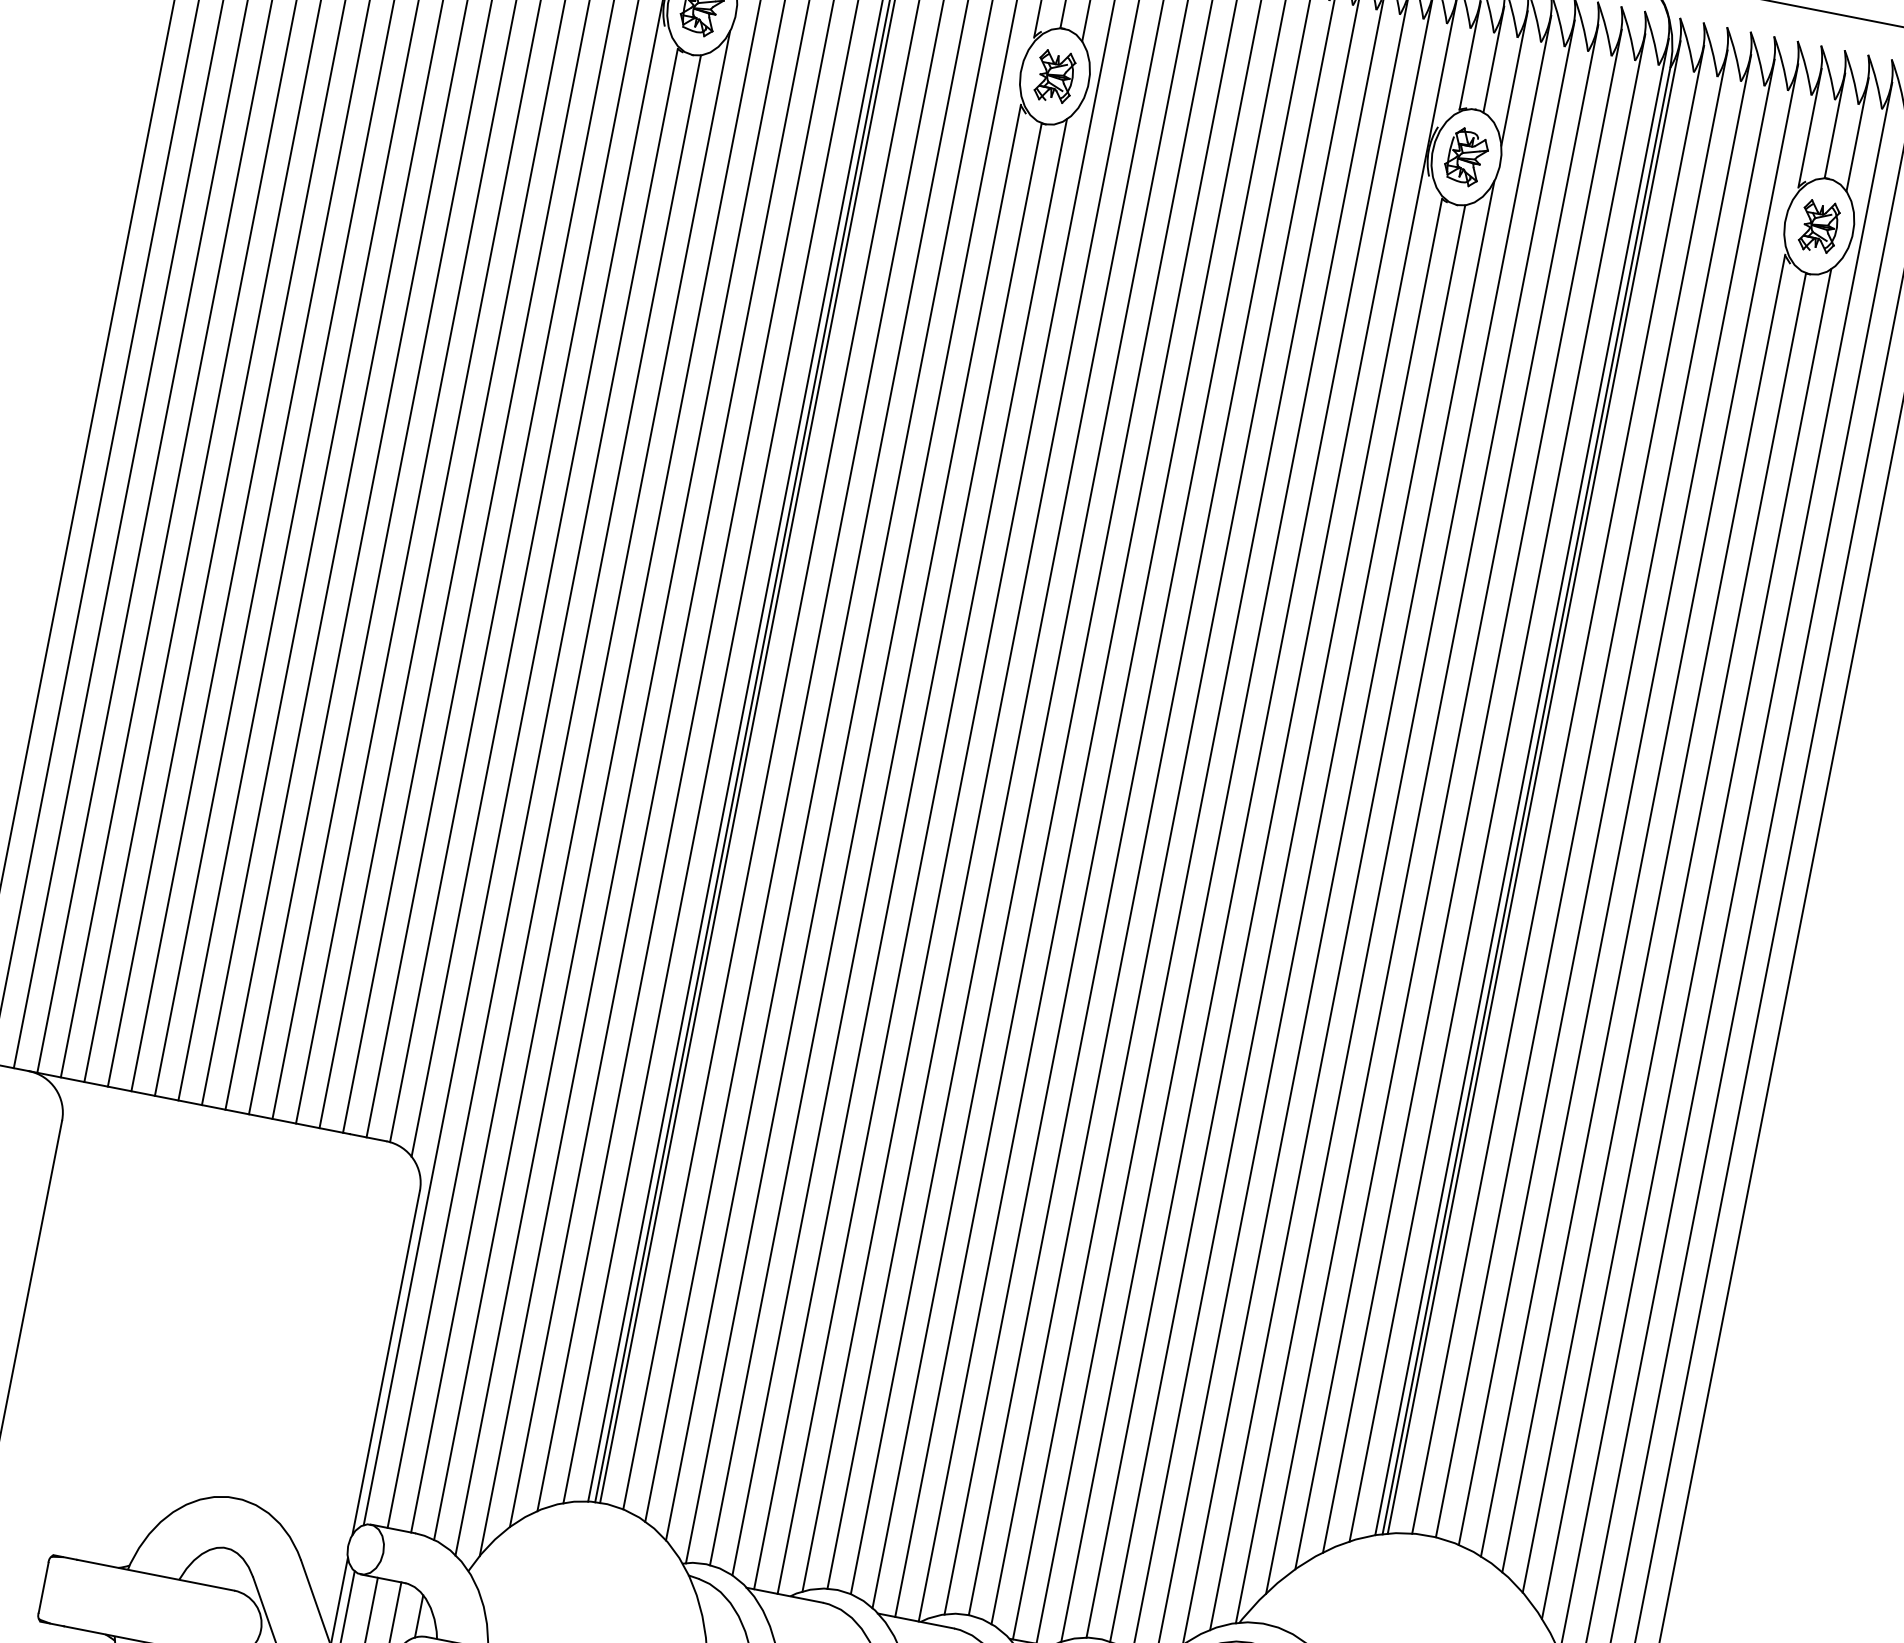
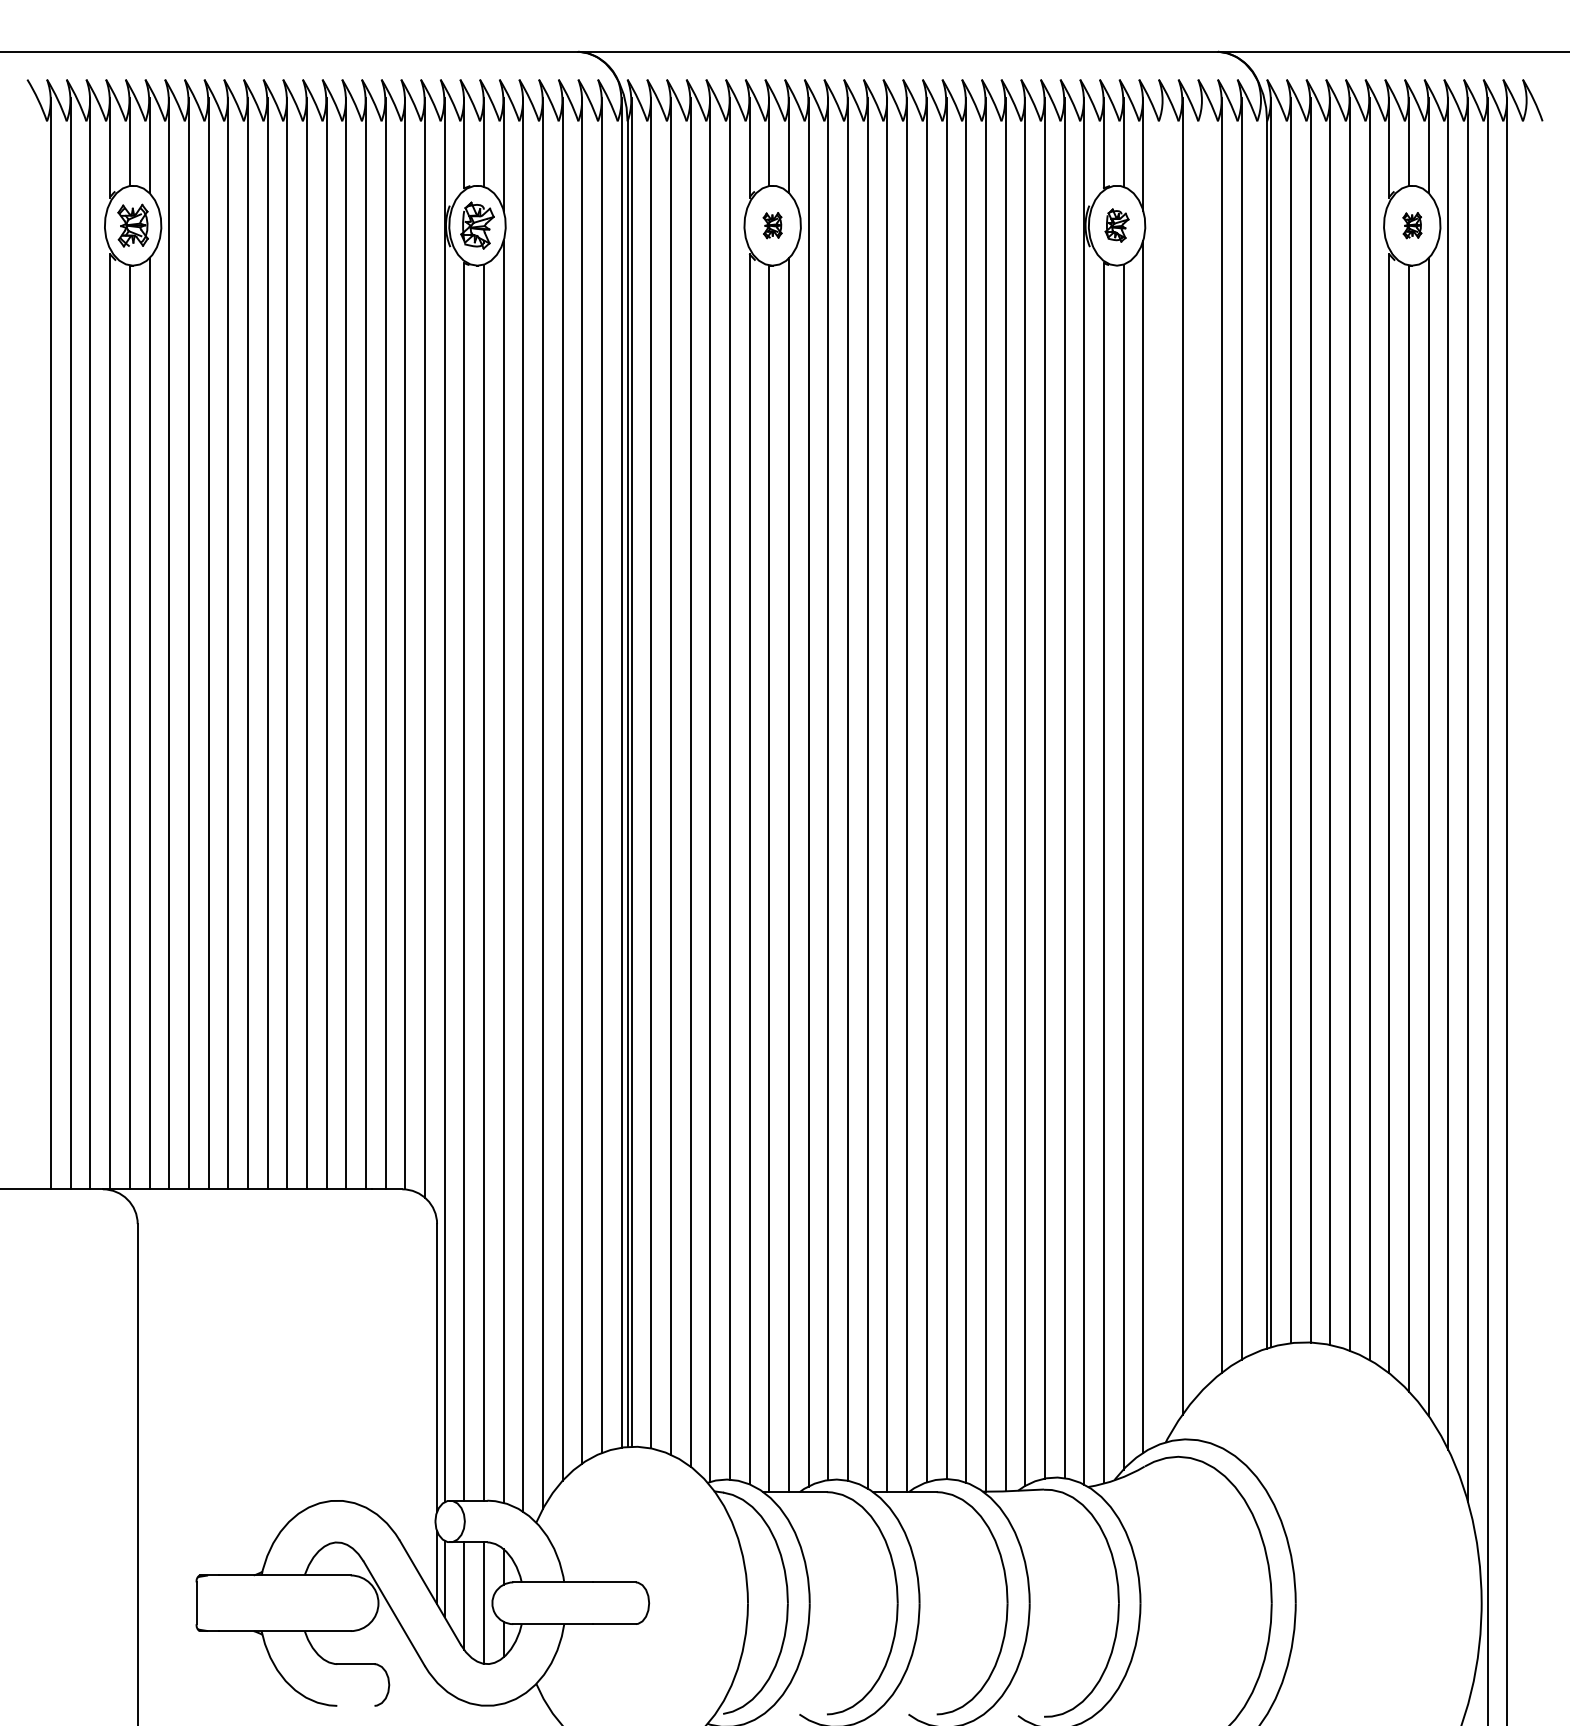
part: (1054, 76) -> (772, 225), size x0.6
part: (1465, 156) -> (1116, 225), size x0.7
part: (1819, 226) -> (1412, 225), size x0.6
line: (1522, 787) -> (1261, 724), removed
line: (1447, 797) -> (1202, 744), removed
line: (1393, 819) -> (1162, 770), removed

